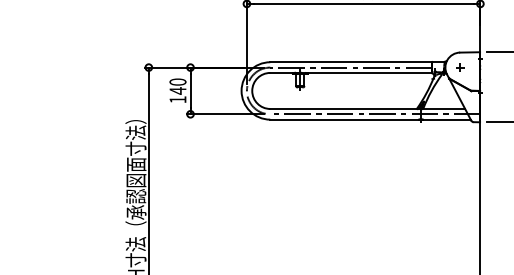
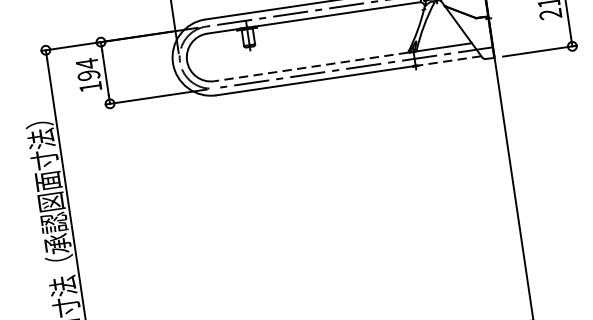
text: (177, 86) -> (87, 69), 140 -> 194
line: (343, 108) -> (311, 66), solid -> dashed
line: (447, 119) -> (450, 60), solid -> dashed

